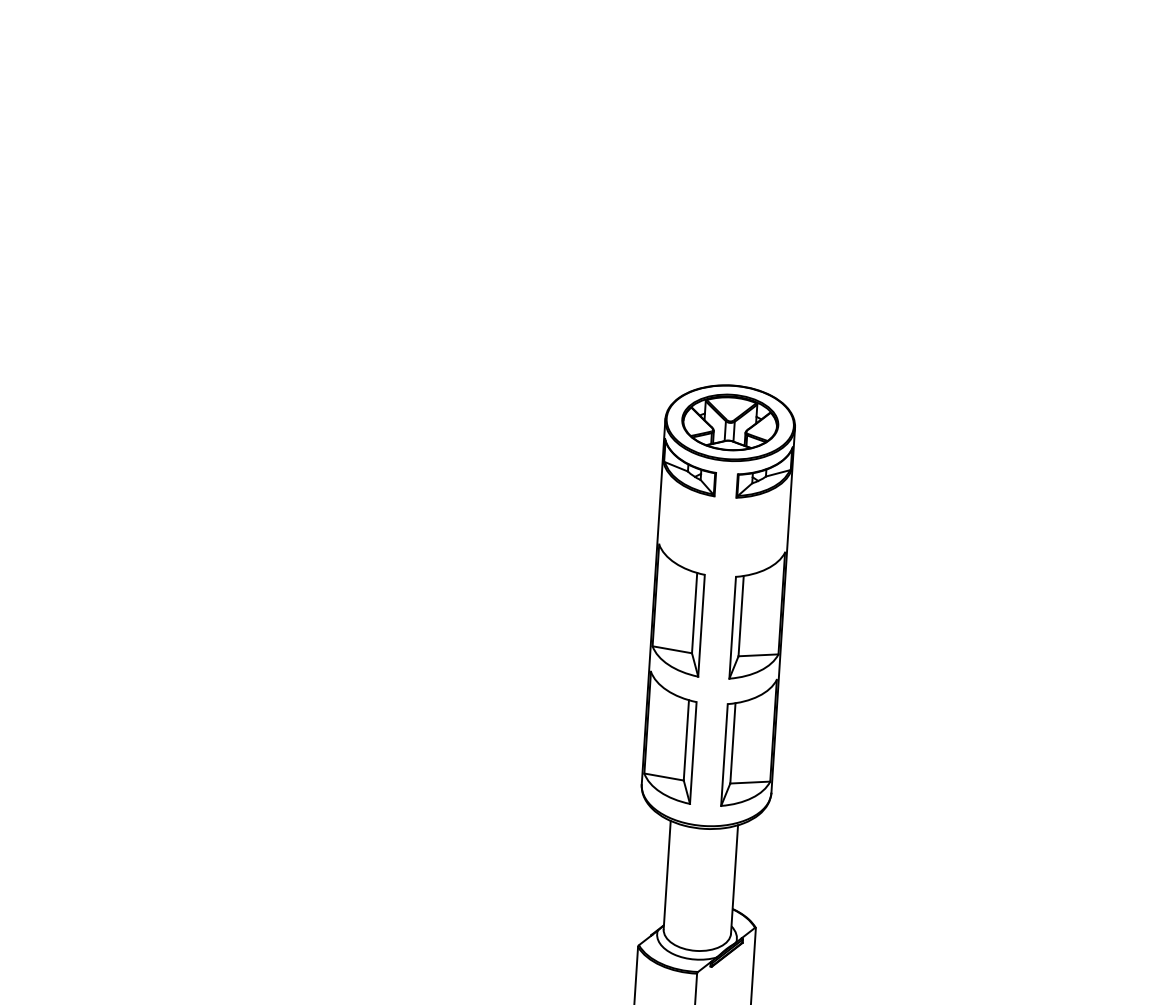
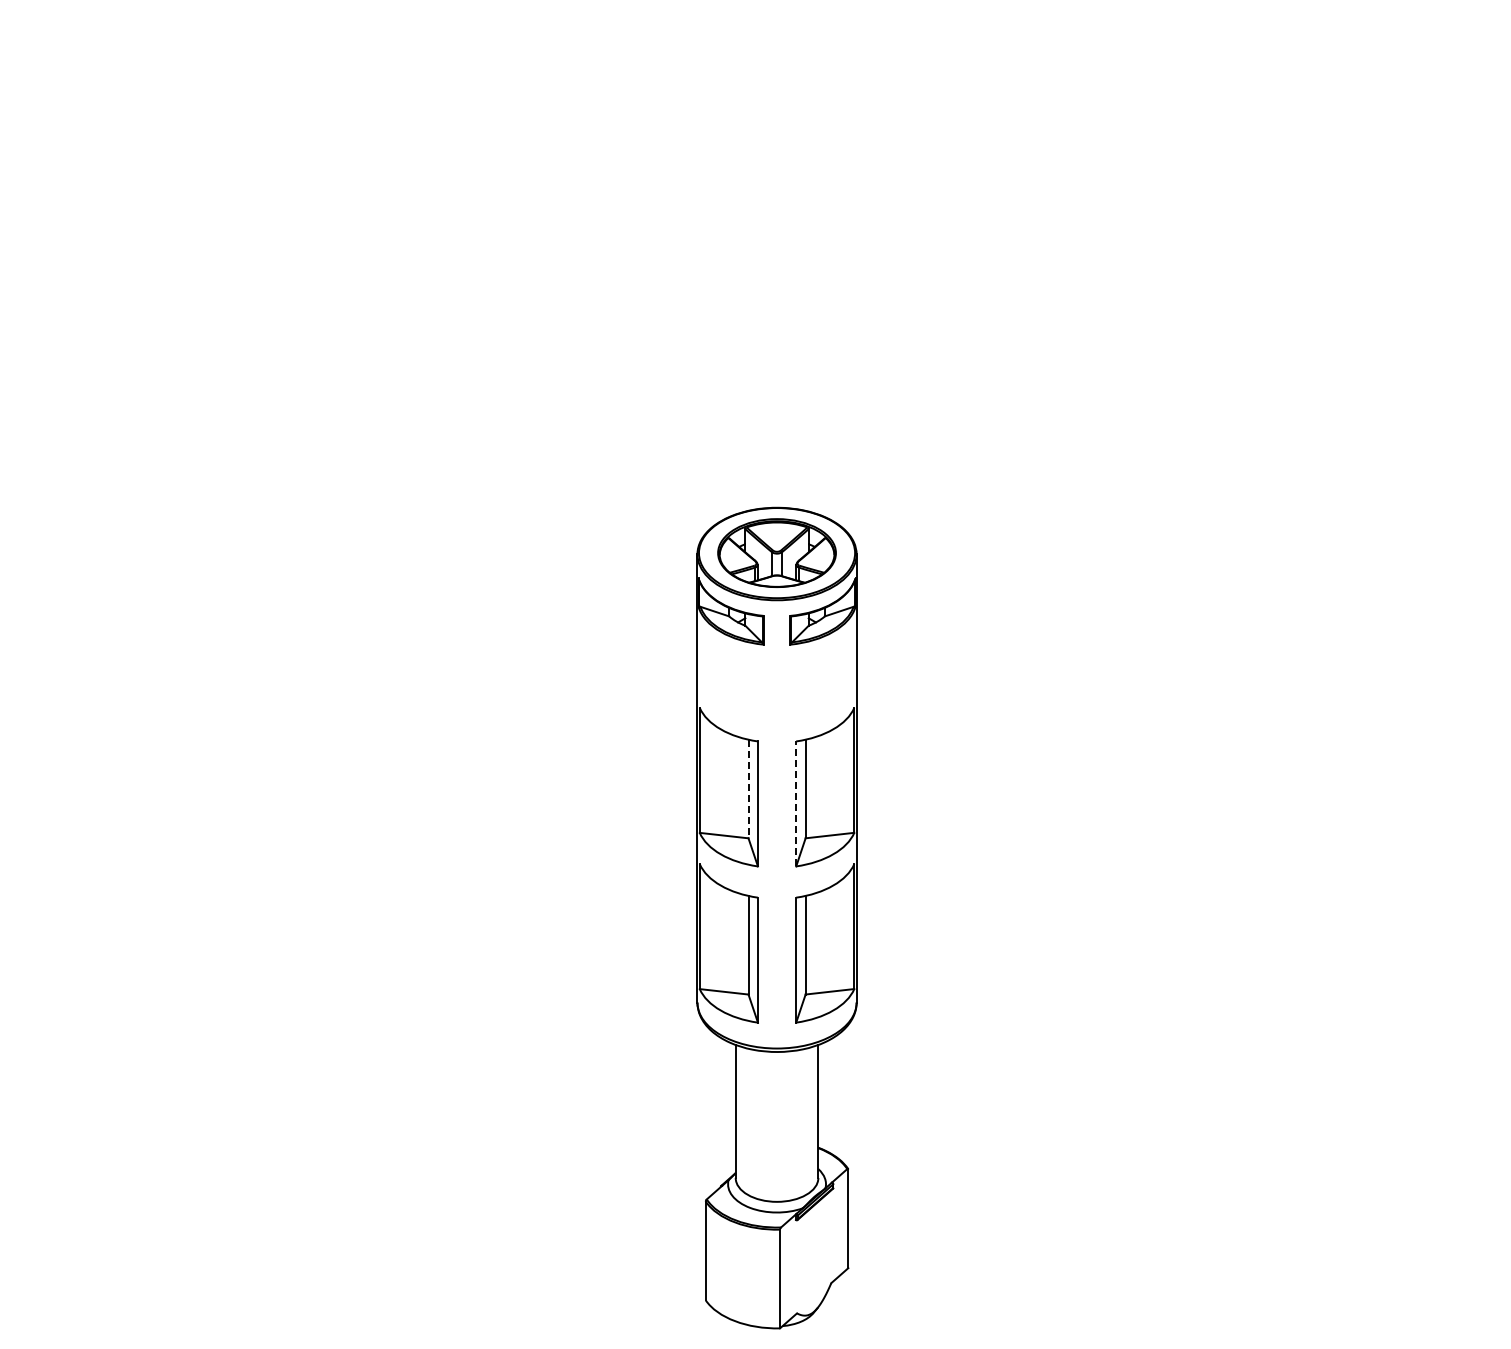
line: (694, 613) -> (748, 789), solid -> dashed
line: (732, 627) -> (796, 803), solid -> dashed

